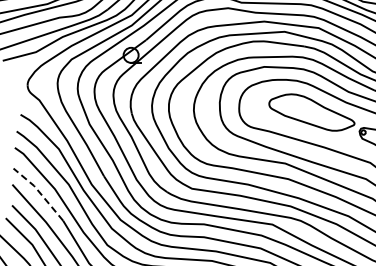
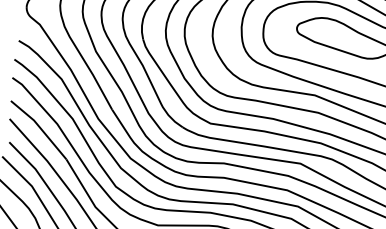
line: (39, 191) -> (39, 126), dashed -> solid

